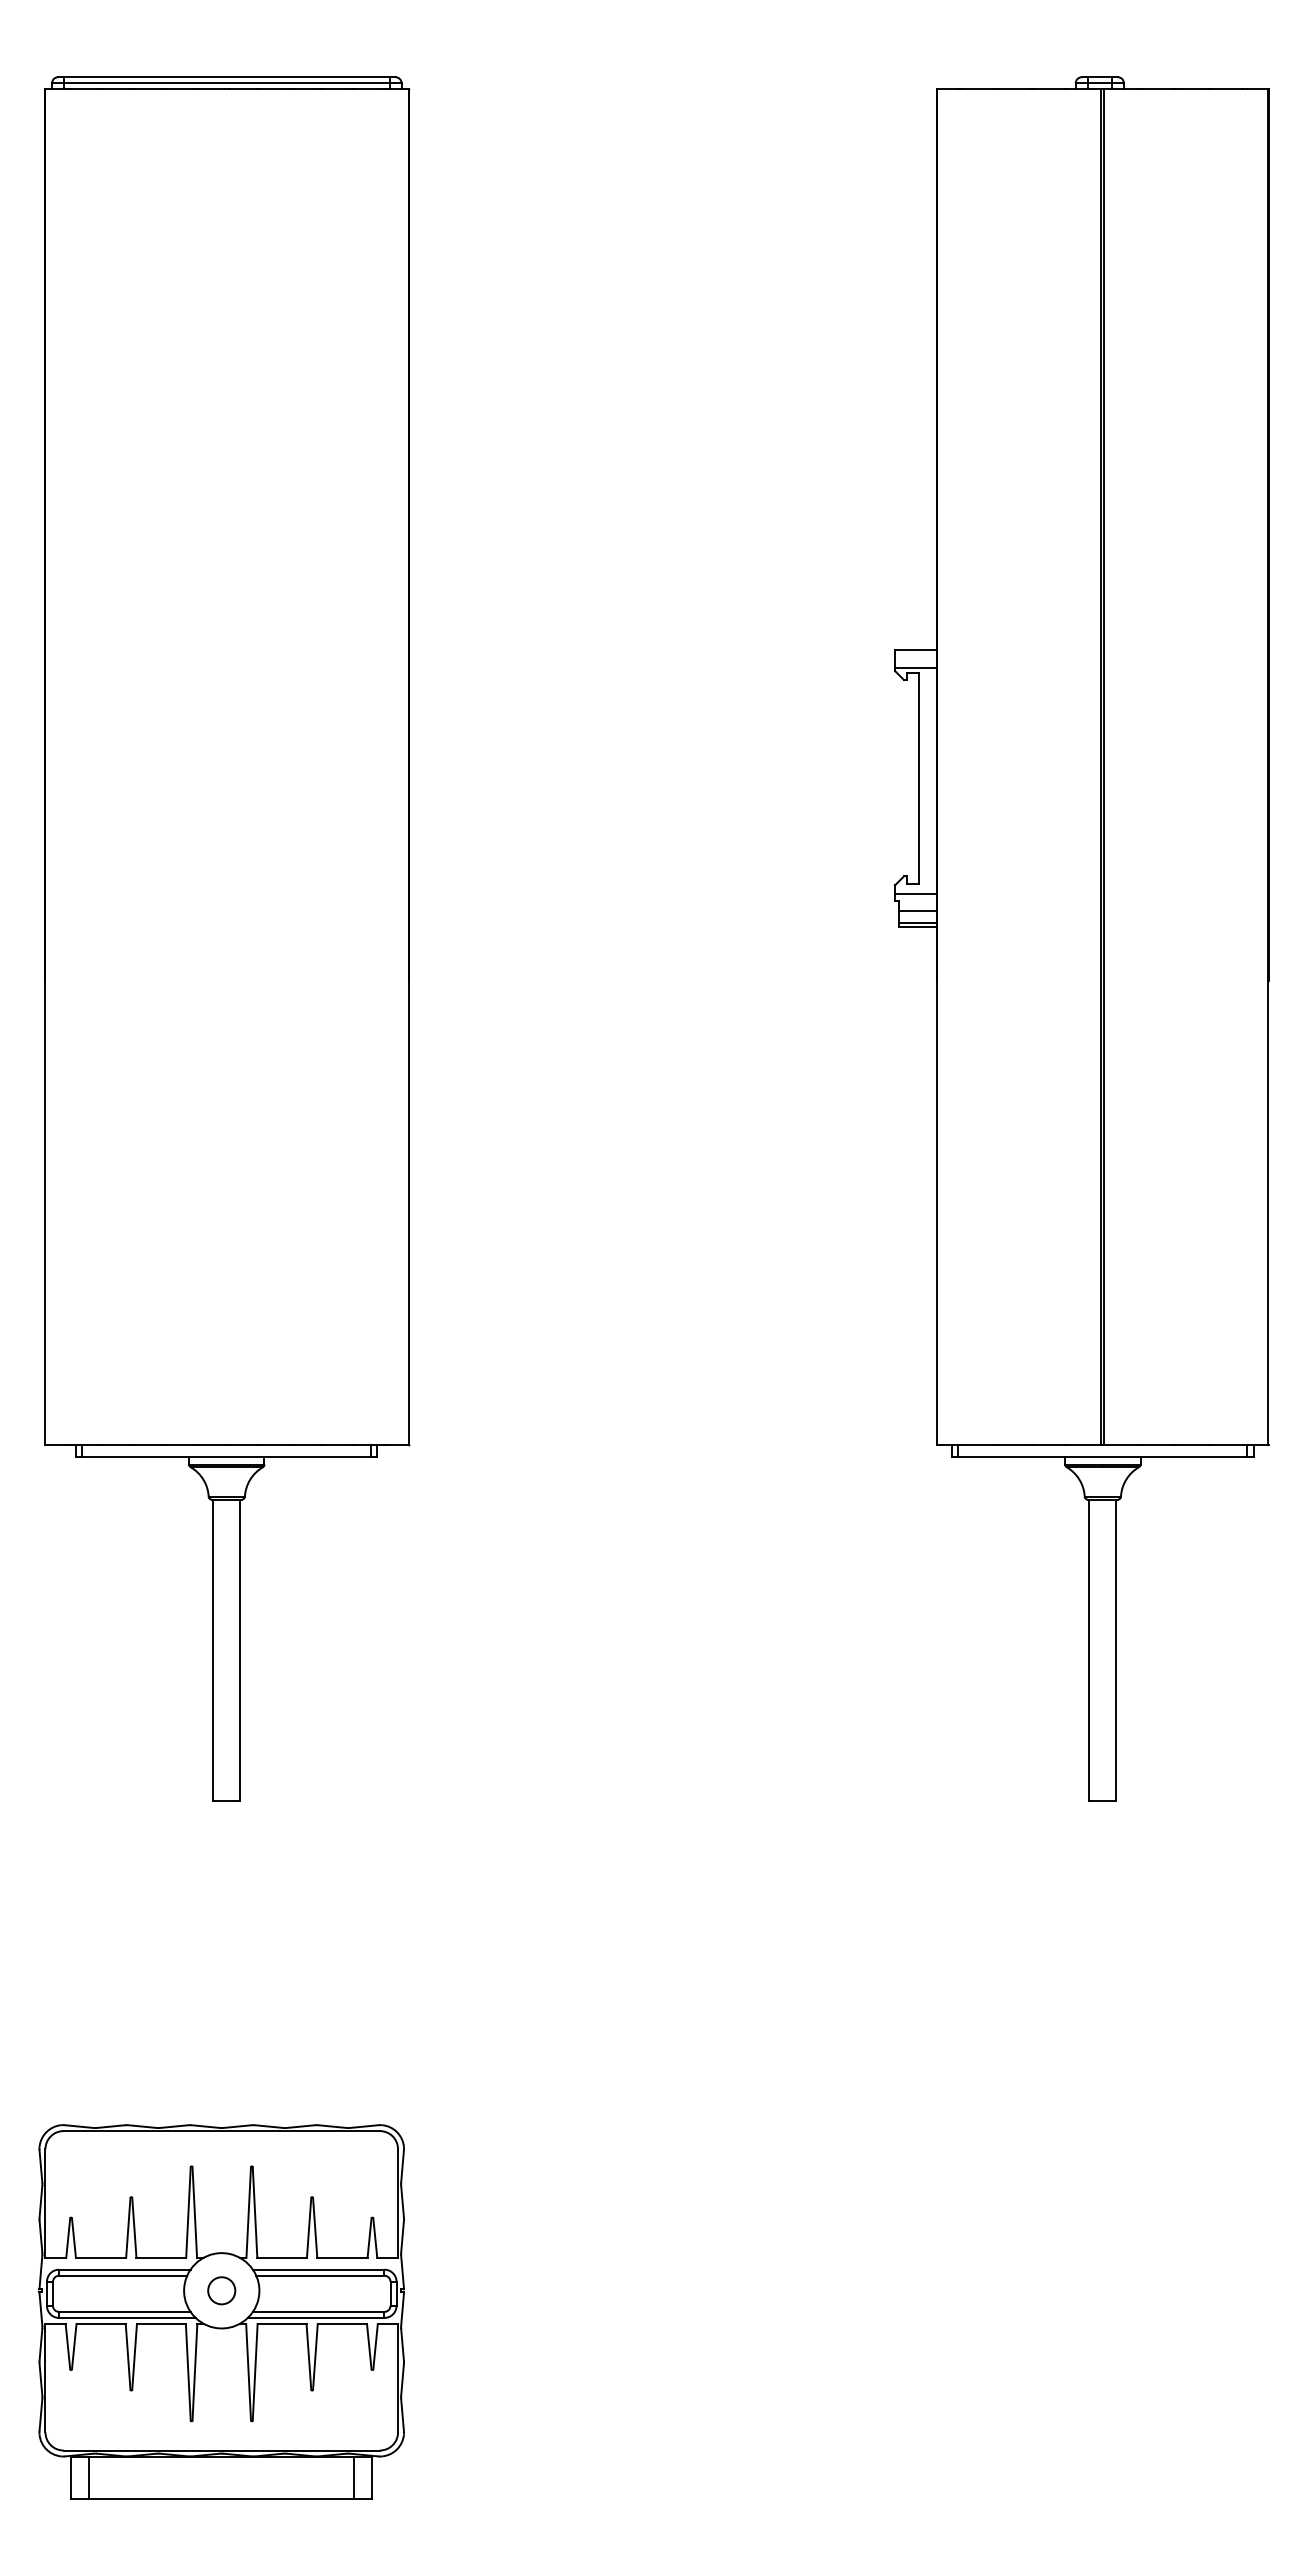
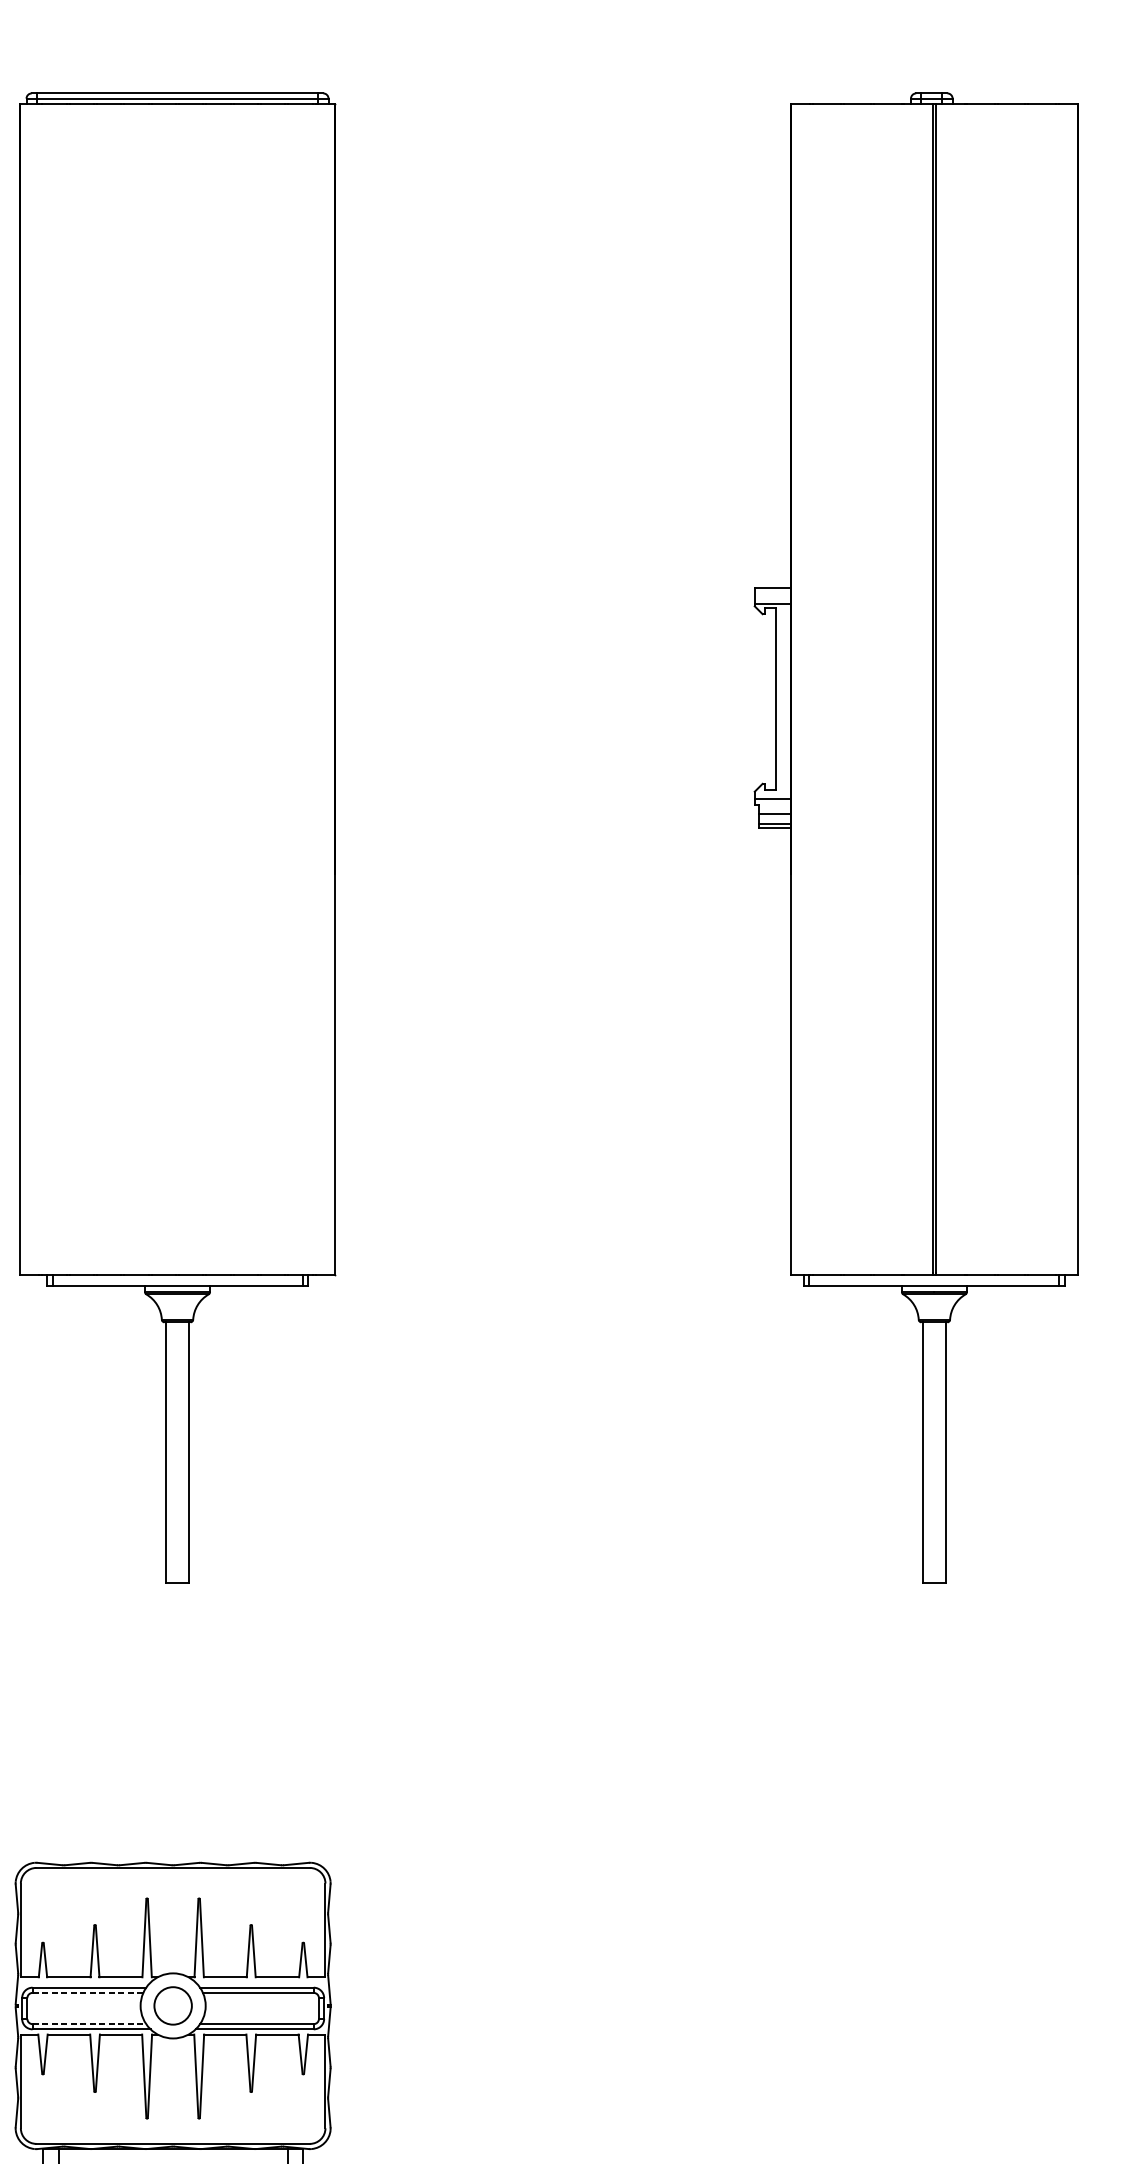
line: (122, 2275) -> (87, 1992), solid -> dashed
circle: (221, 2290) -> (172, 2005), size x1.6
line: (124, 2311) -> (89, 2023), solid -> dashed

